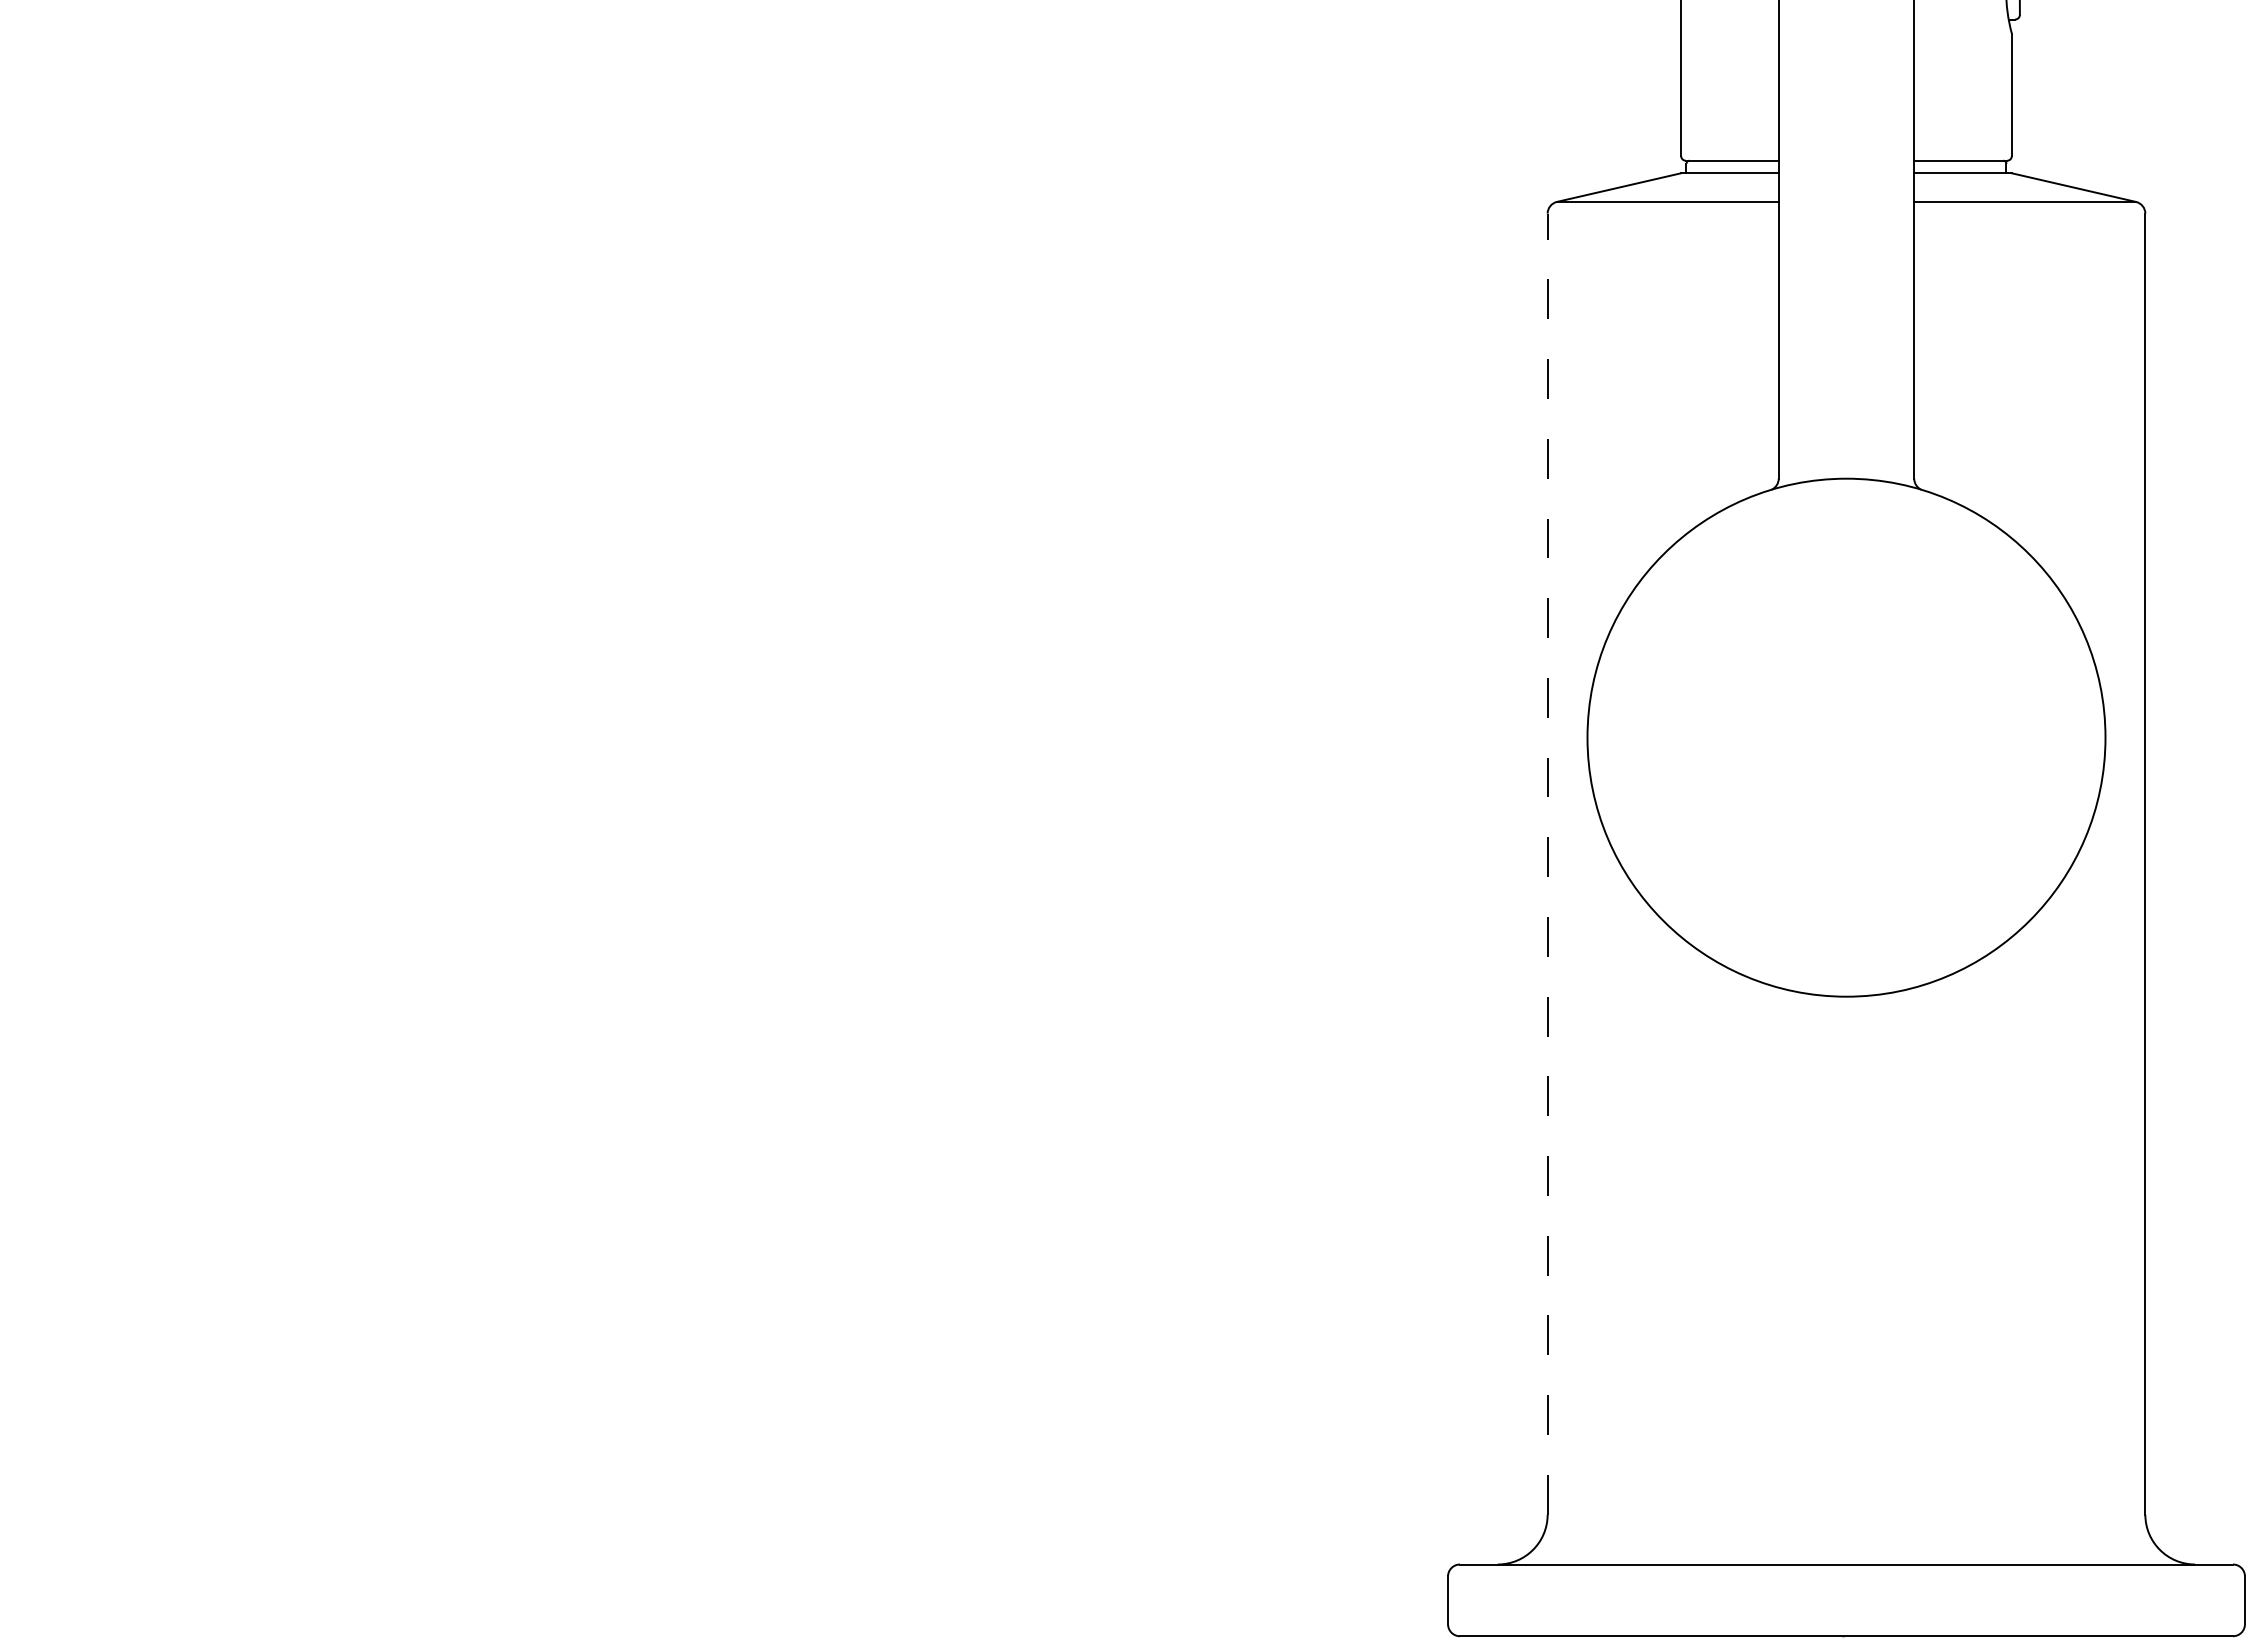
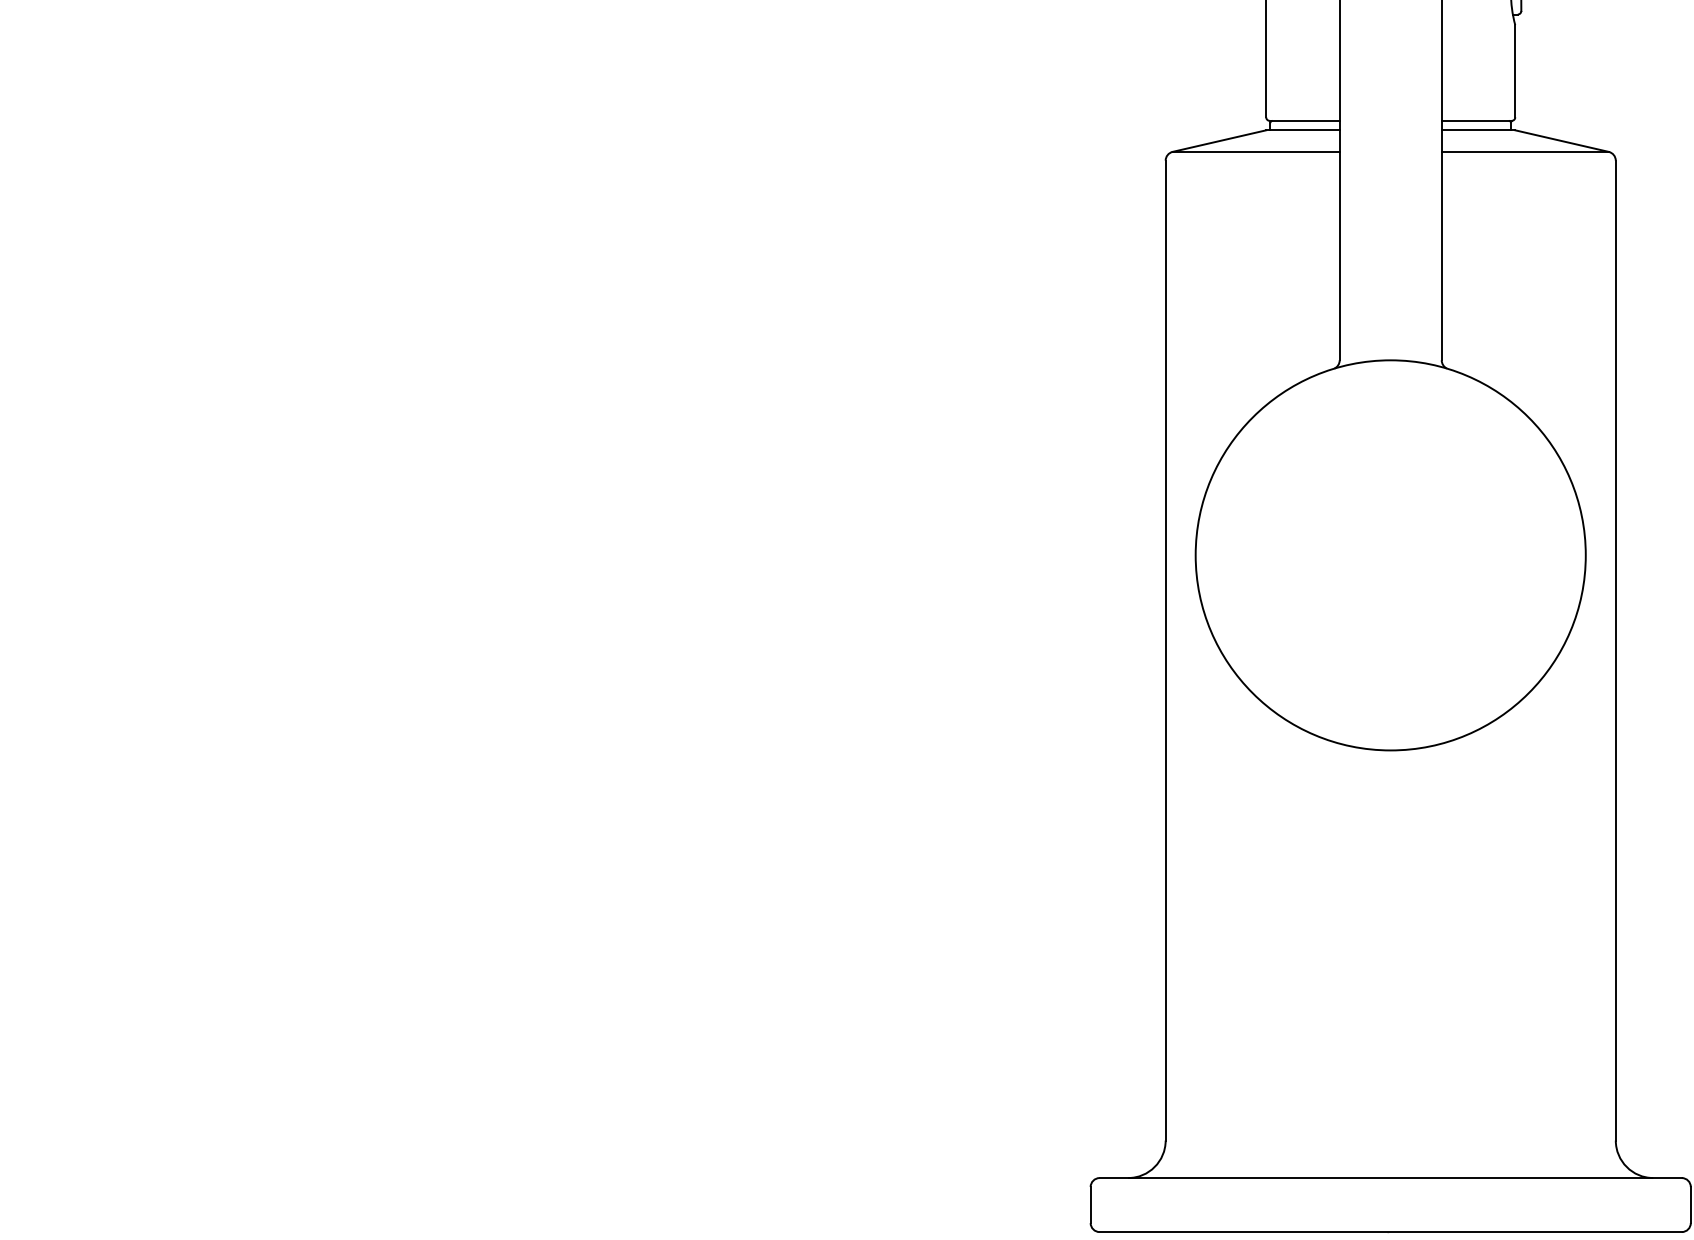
line: (1547, 864) -> (1165, 650), dashed -> solid

